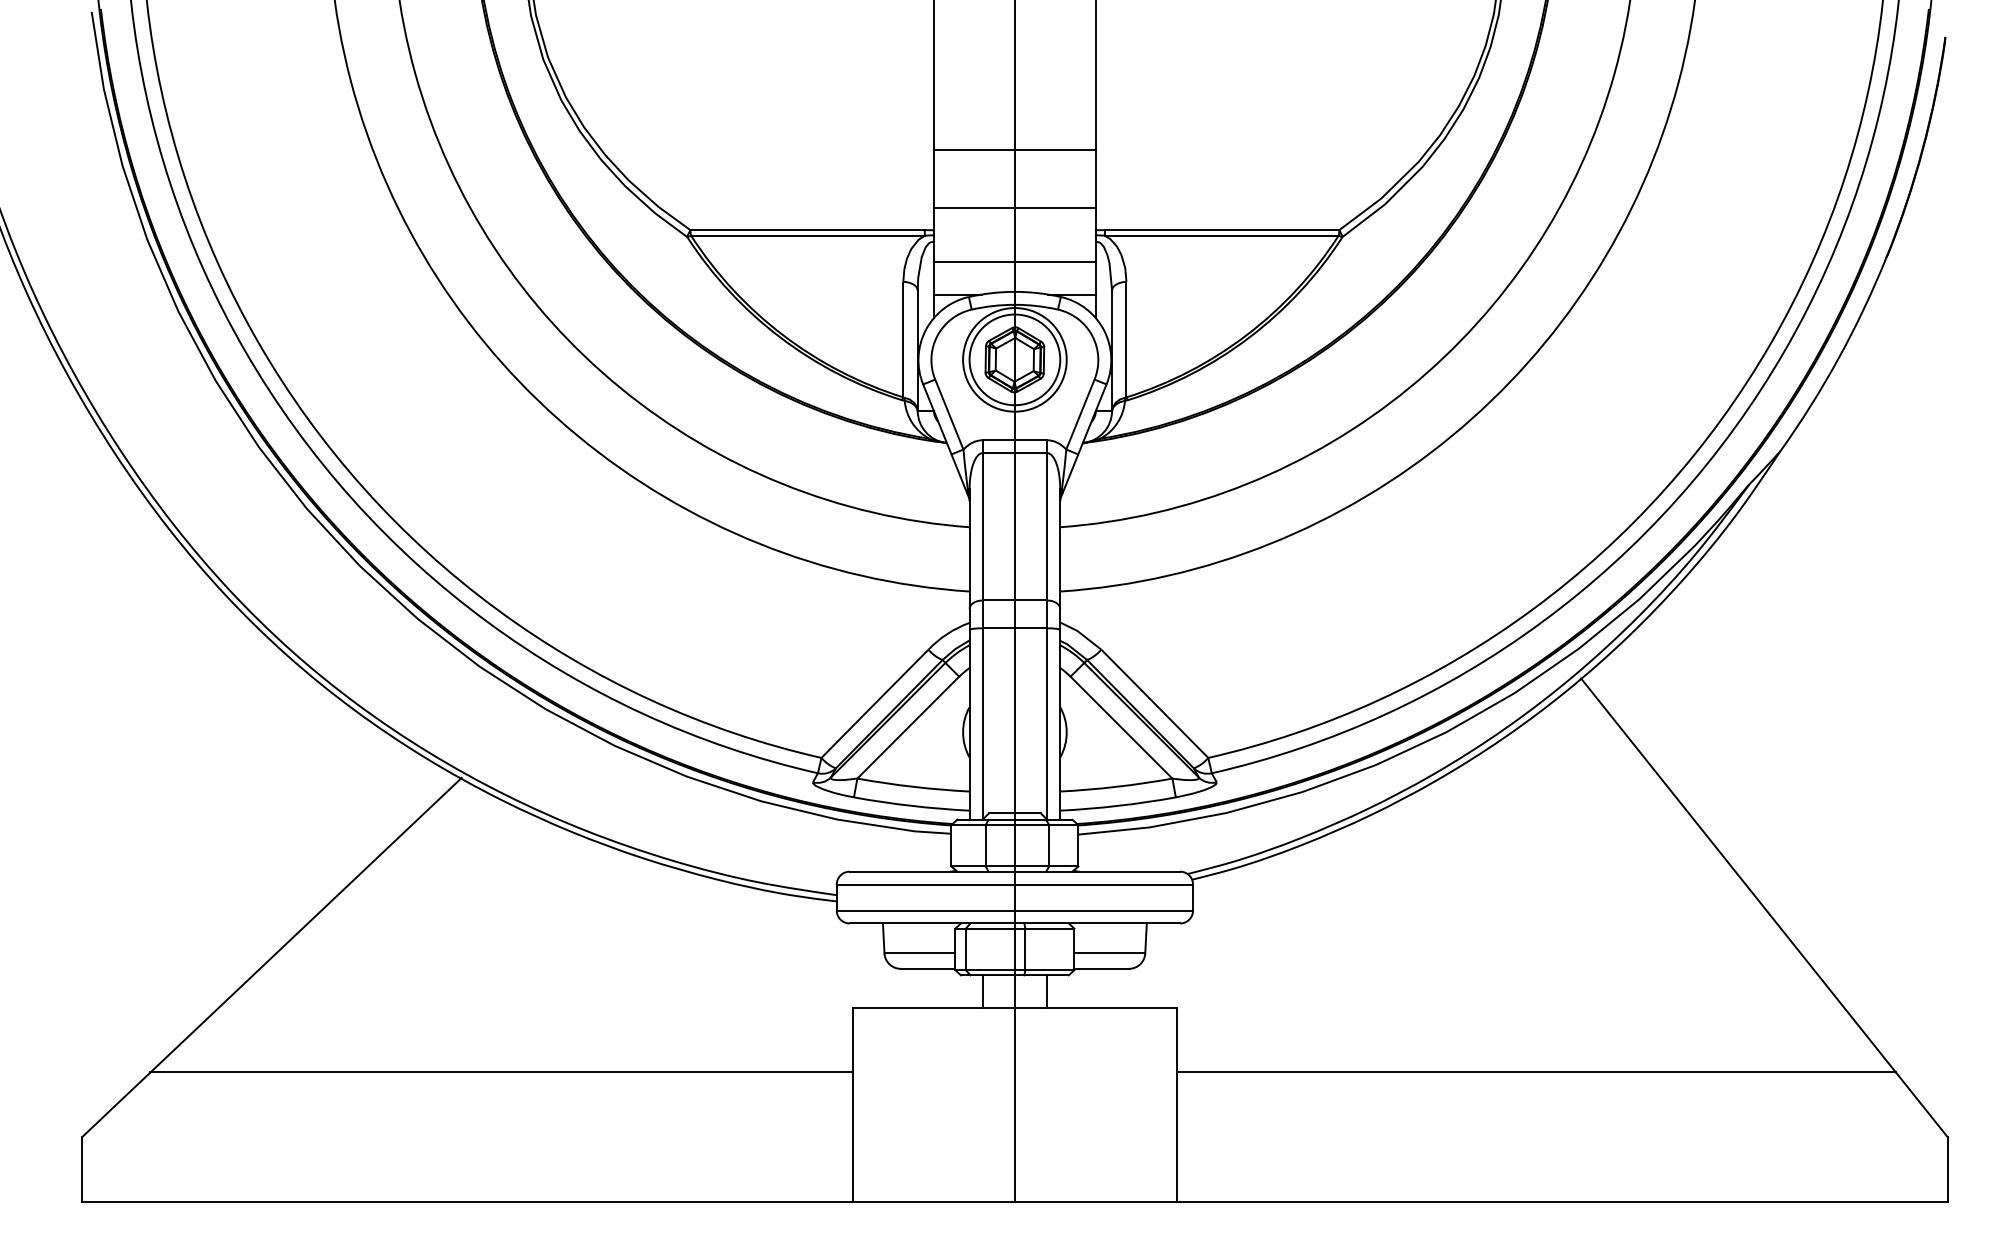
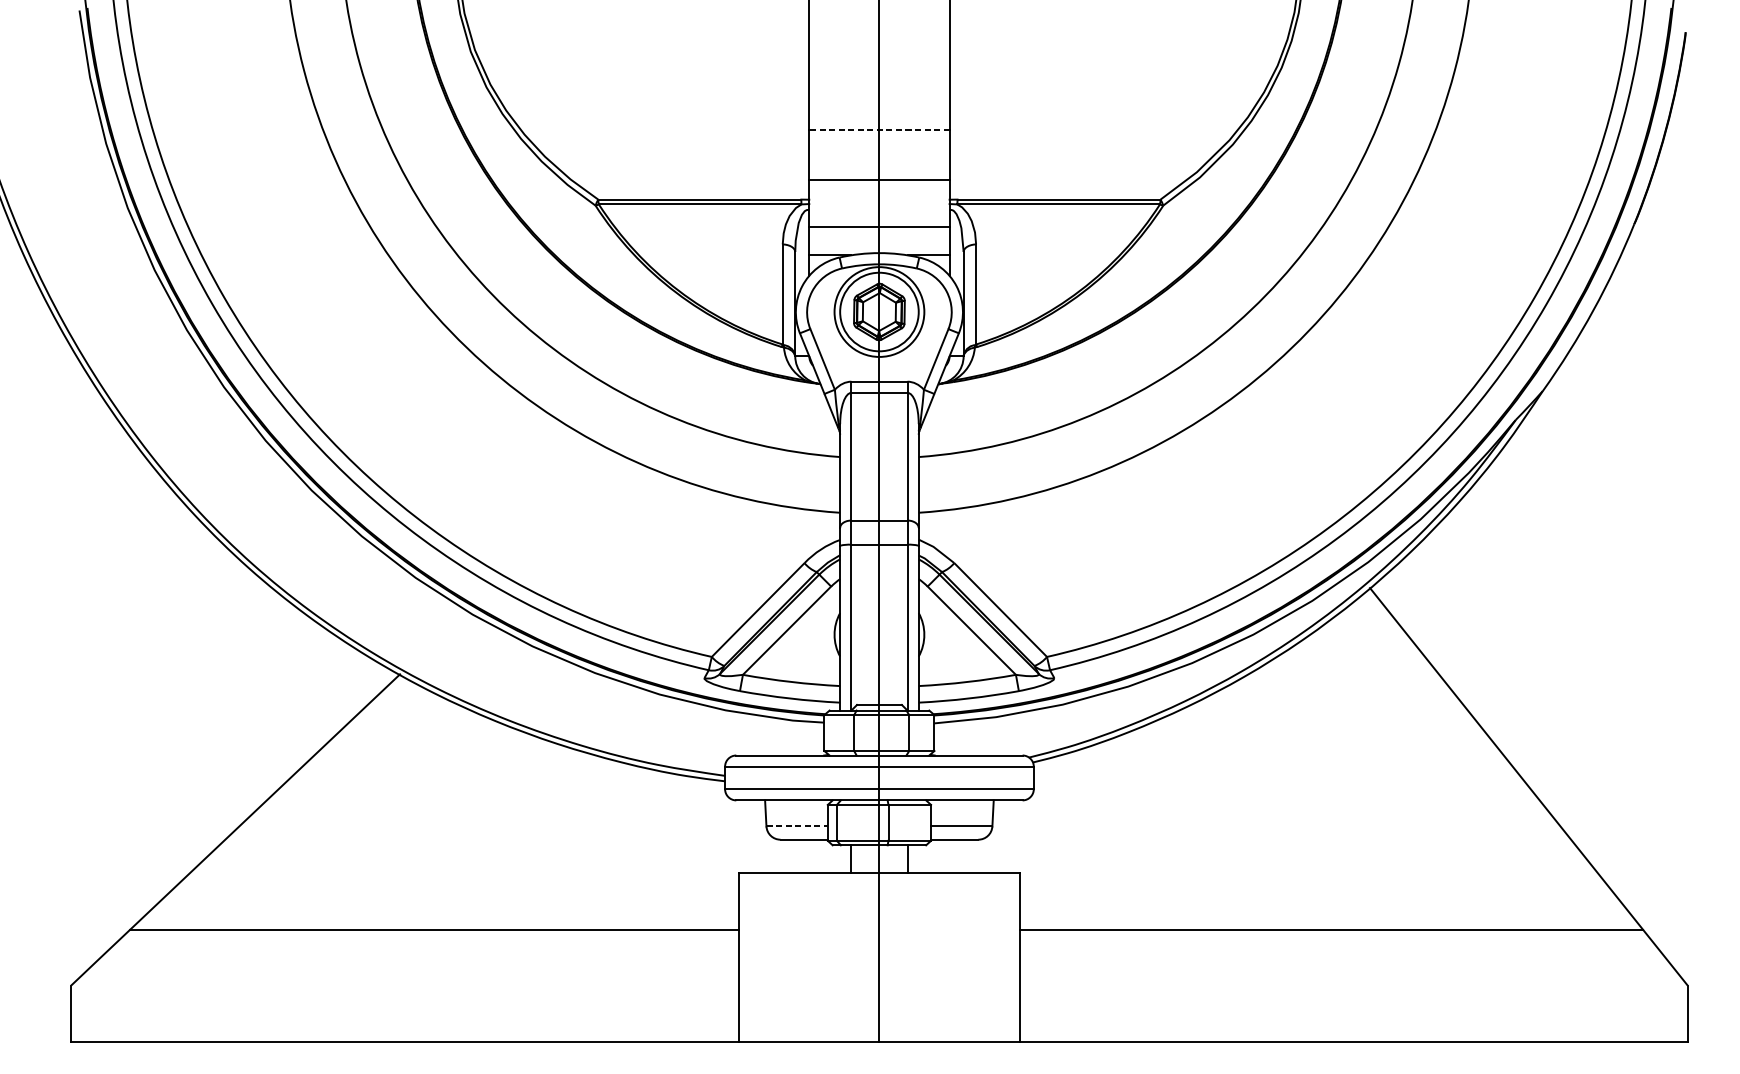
line: (1014, 149) -> (879, 129), solid -> dashed
line: (920, 953) -> (797, 826), solid -> dashed

